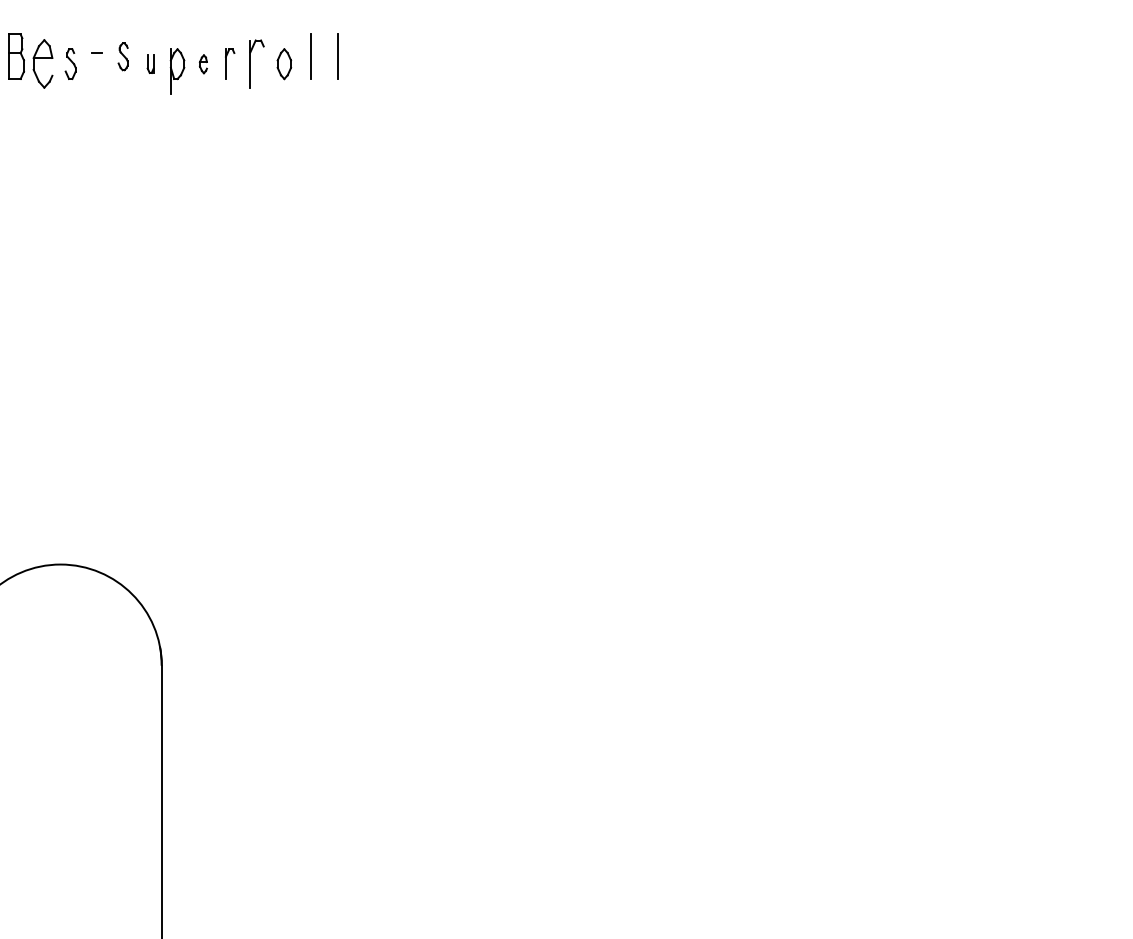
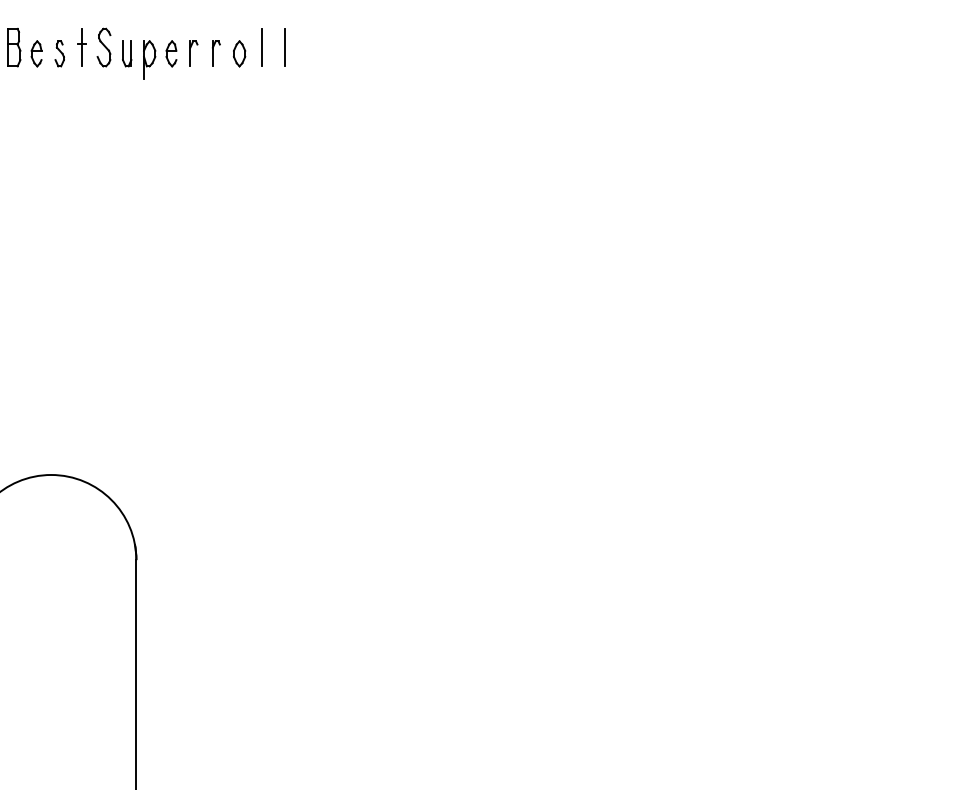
line: (97, 56) -> (82, 47), added
part: (122, 56) -> (103, 47), size x1.67
part: (150, 63) -> (126, 53), size x1.67
part: (256, 63) -> (216, 53), size x0.62
part: (43, 64) -> (36, 54), size x0.62
part: (203, 64) -> (171, 54), size x1.67

